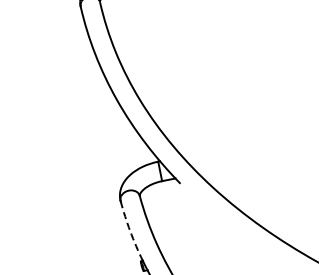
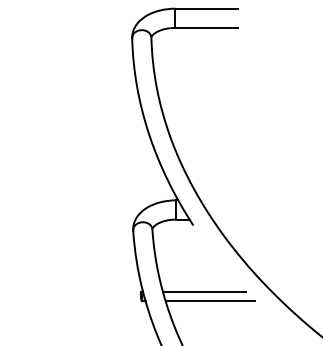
arc: (130, 231) -> (136, 261), dashed -> solid
line: (204, 248) -> (203, 291), added
line: (212, 257) -> (209, 301), added

